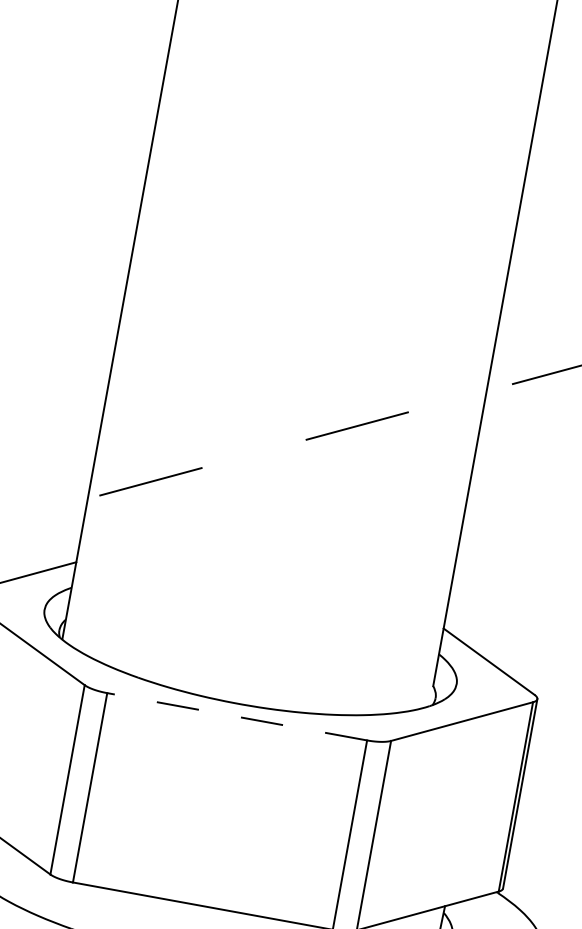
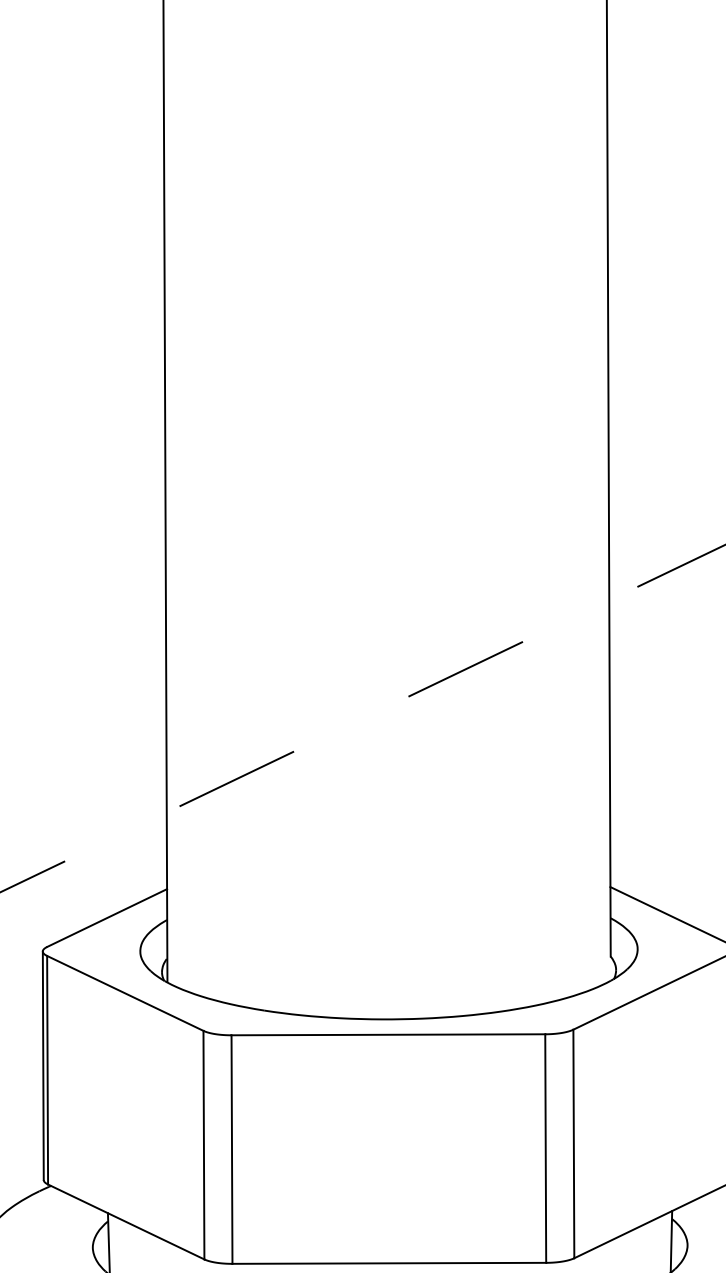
line: (237, 716) -> (388, 1034), dashed -> solid

